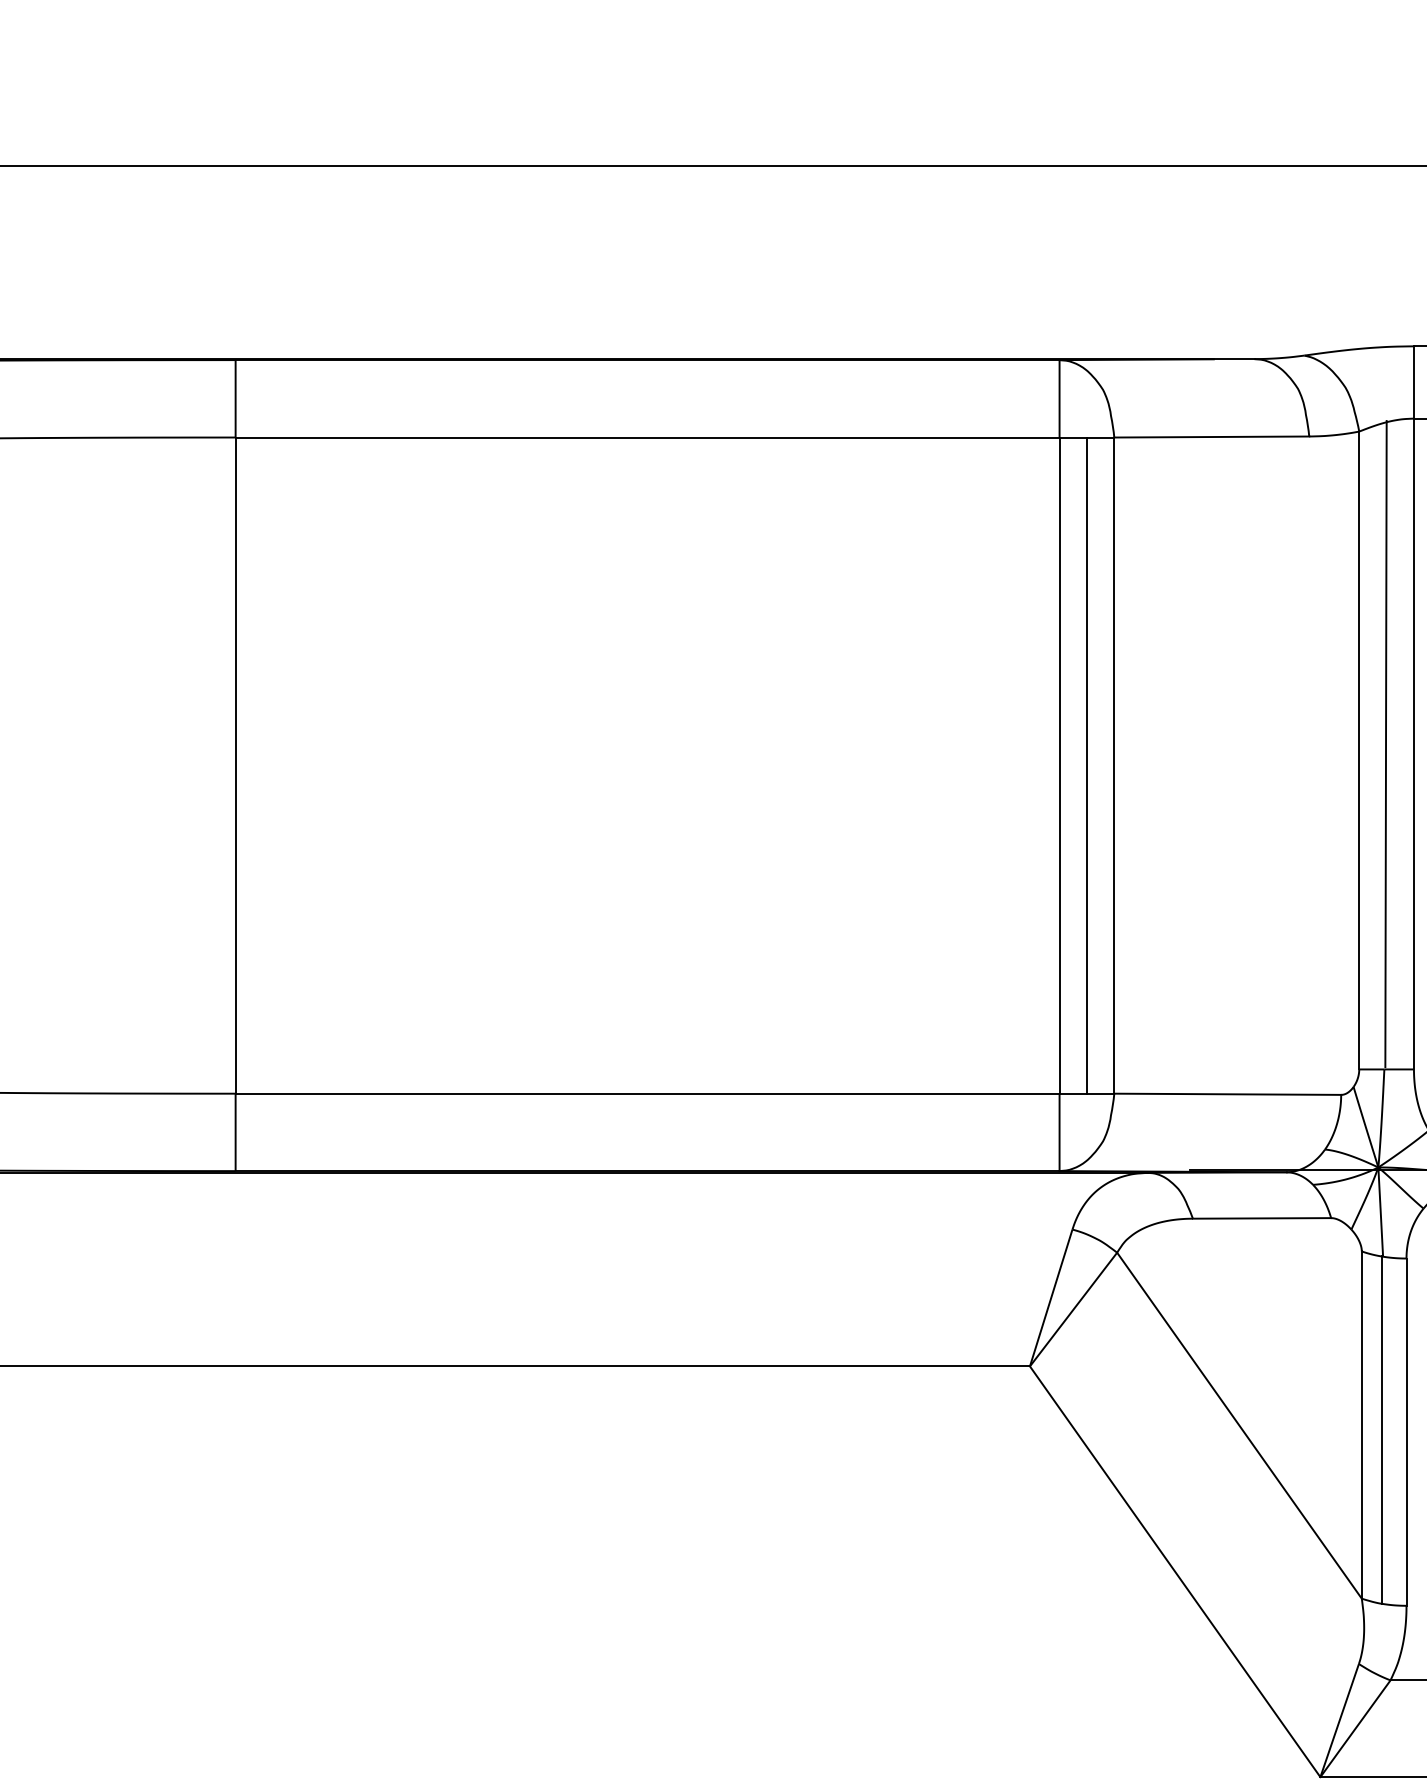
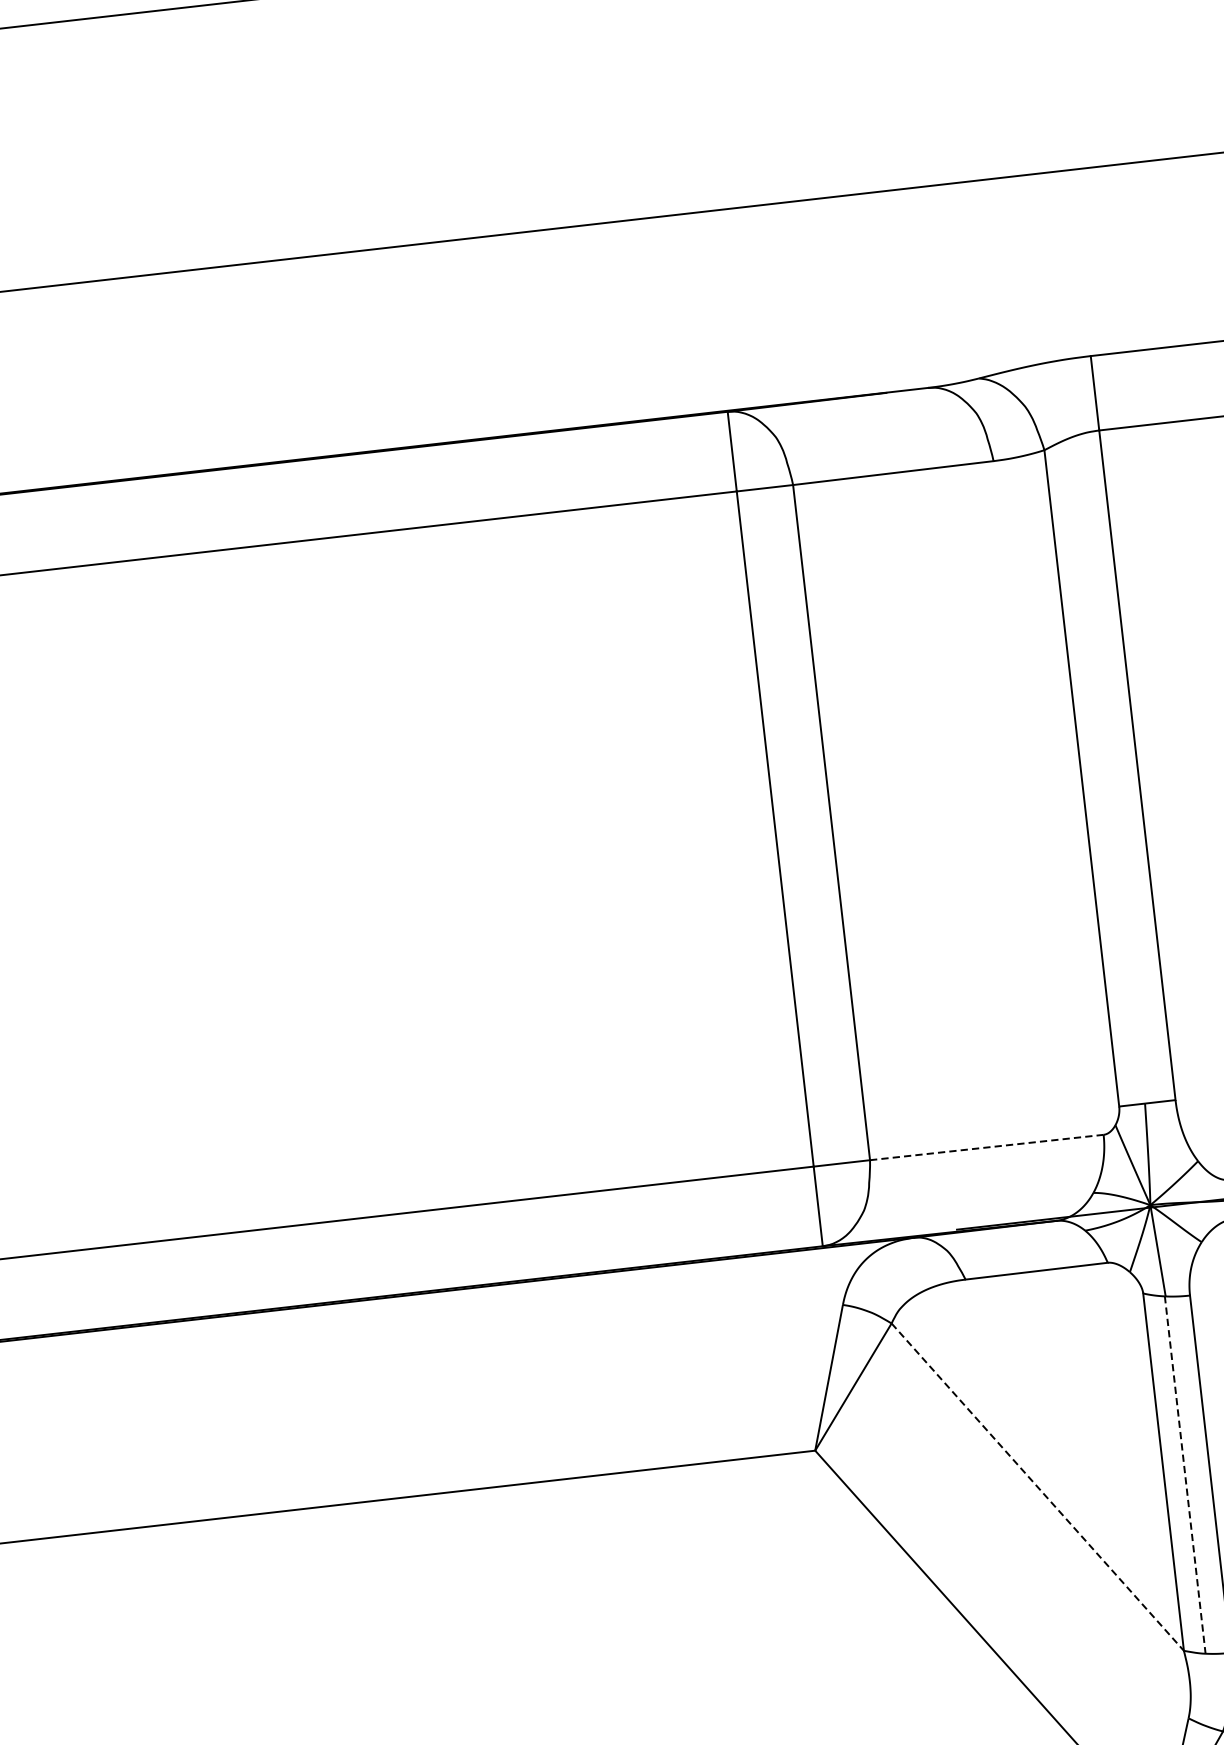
line: (1385, 744) -> (1108, 769), removed
line: (1086, 765) -> (802, 825), removed
line: (1228, 1094) -> (987, 1147), solid -> dashed
line: (1239, 1425) -> (1037, 1486), solid -> dashed
line: (1382, 1430) -> (1185, 1475), solid -> dashed

